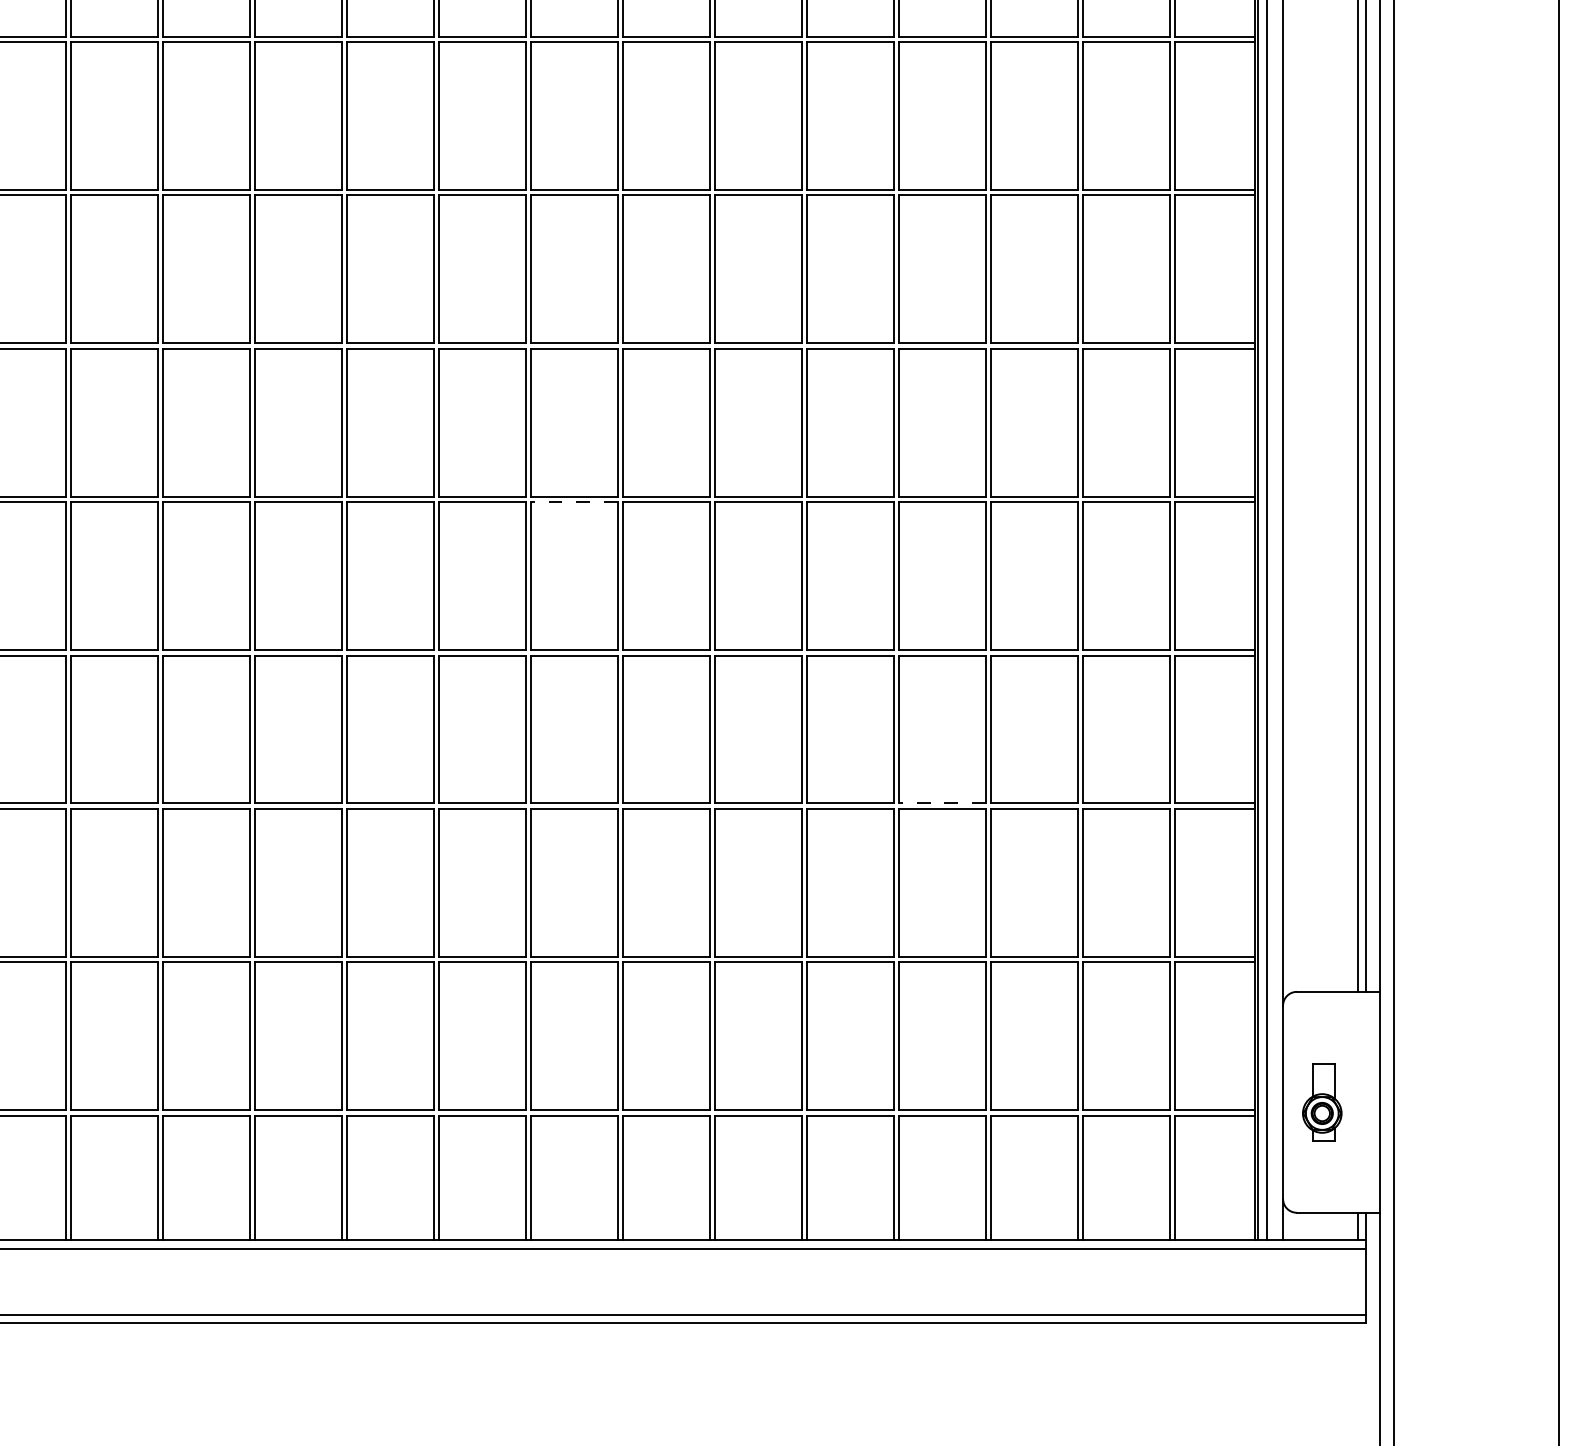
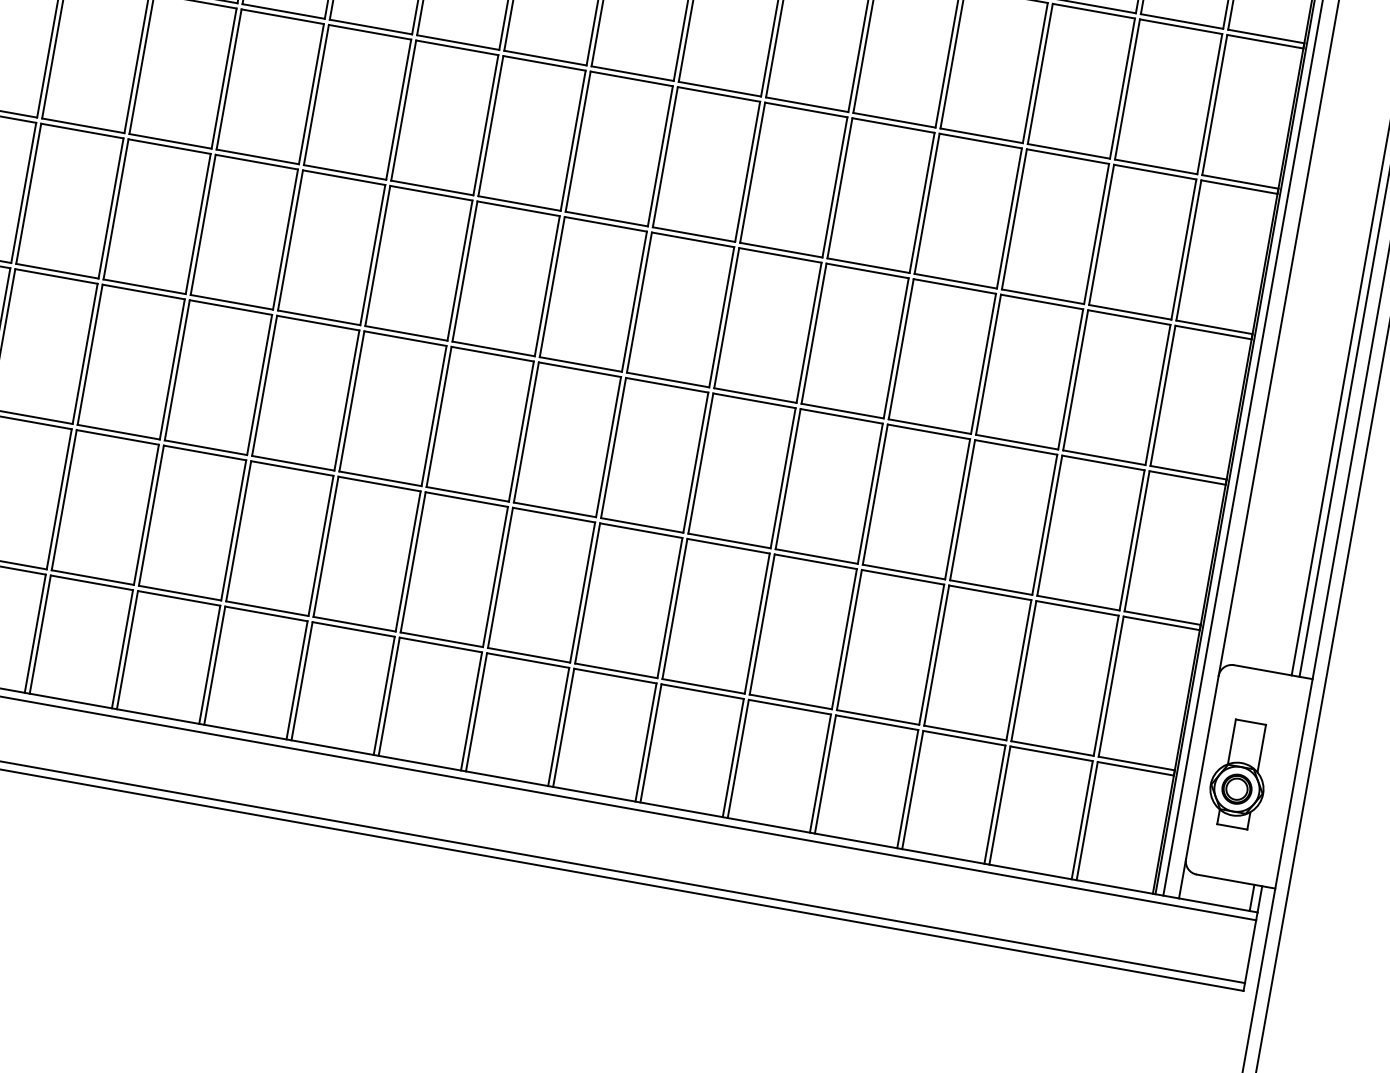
line: (573, 502) -> (630, 79), dashed -> solid
line: (941, 803) -> (928, 426), dashed -> solid
part: (1321, 1102) -> (1238, 774), size x1.43

